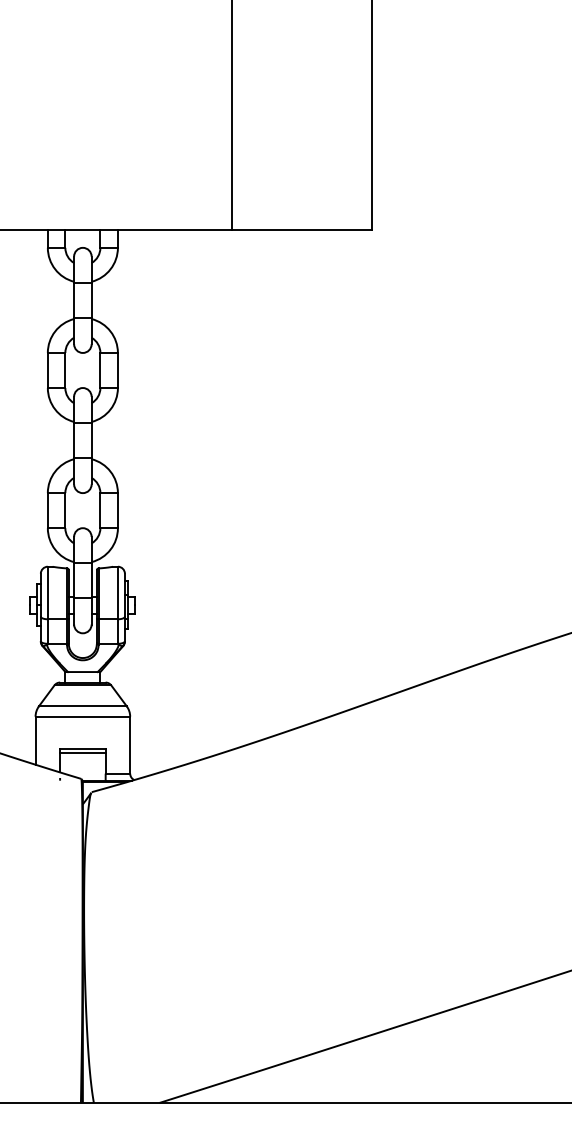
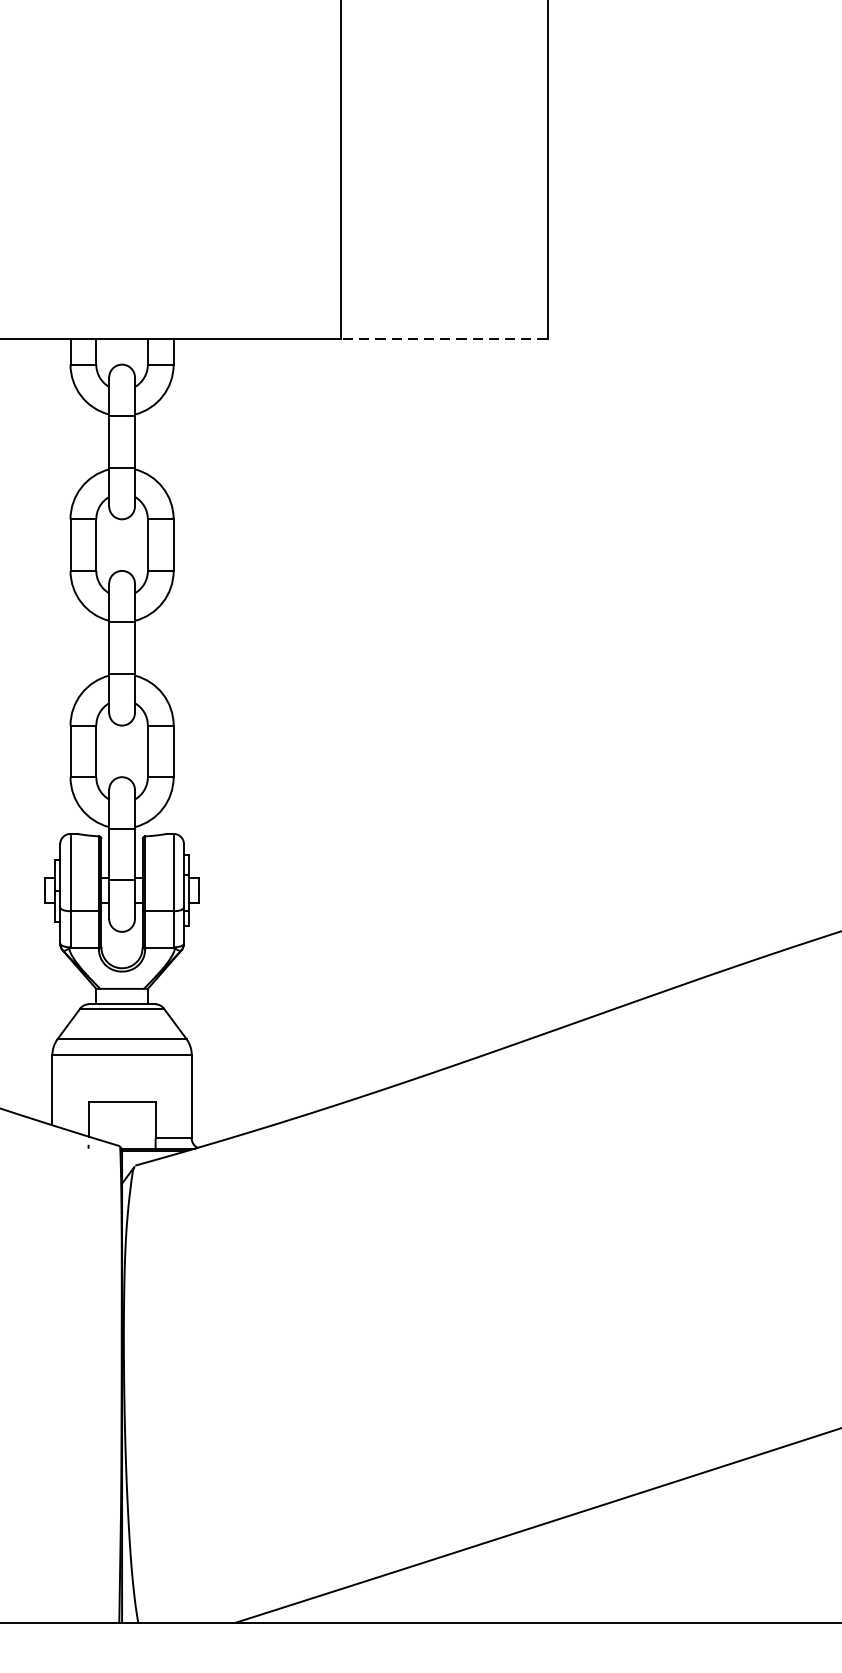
line: (301, 230) -> (443, 339), solid -> dashed
line: (82, 752) -> (121, 1107), removed

